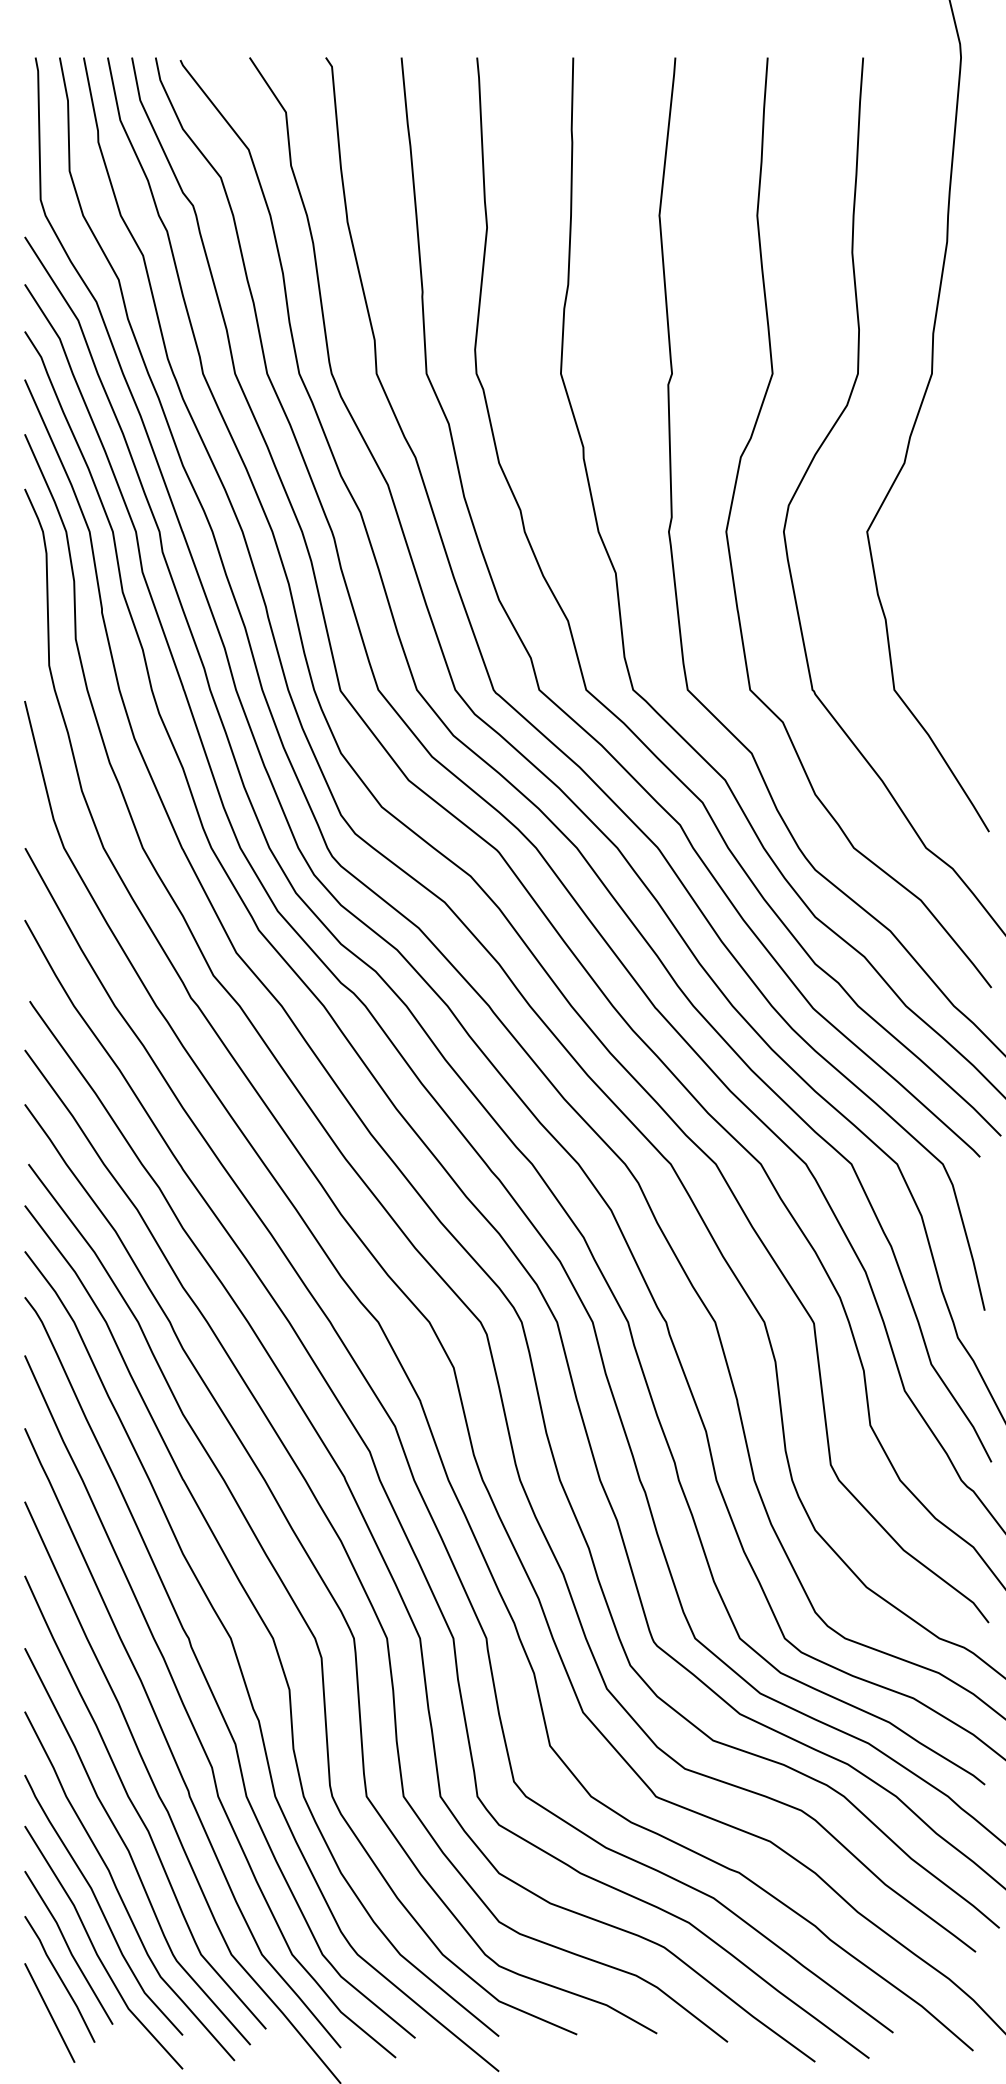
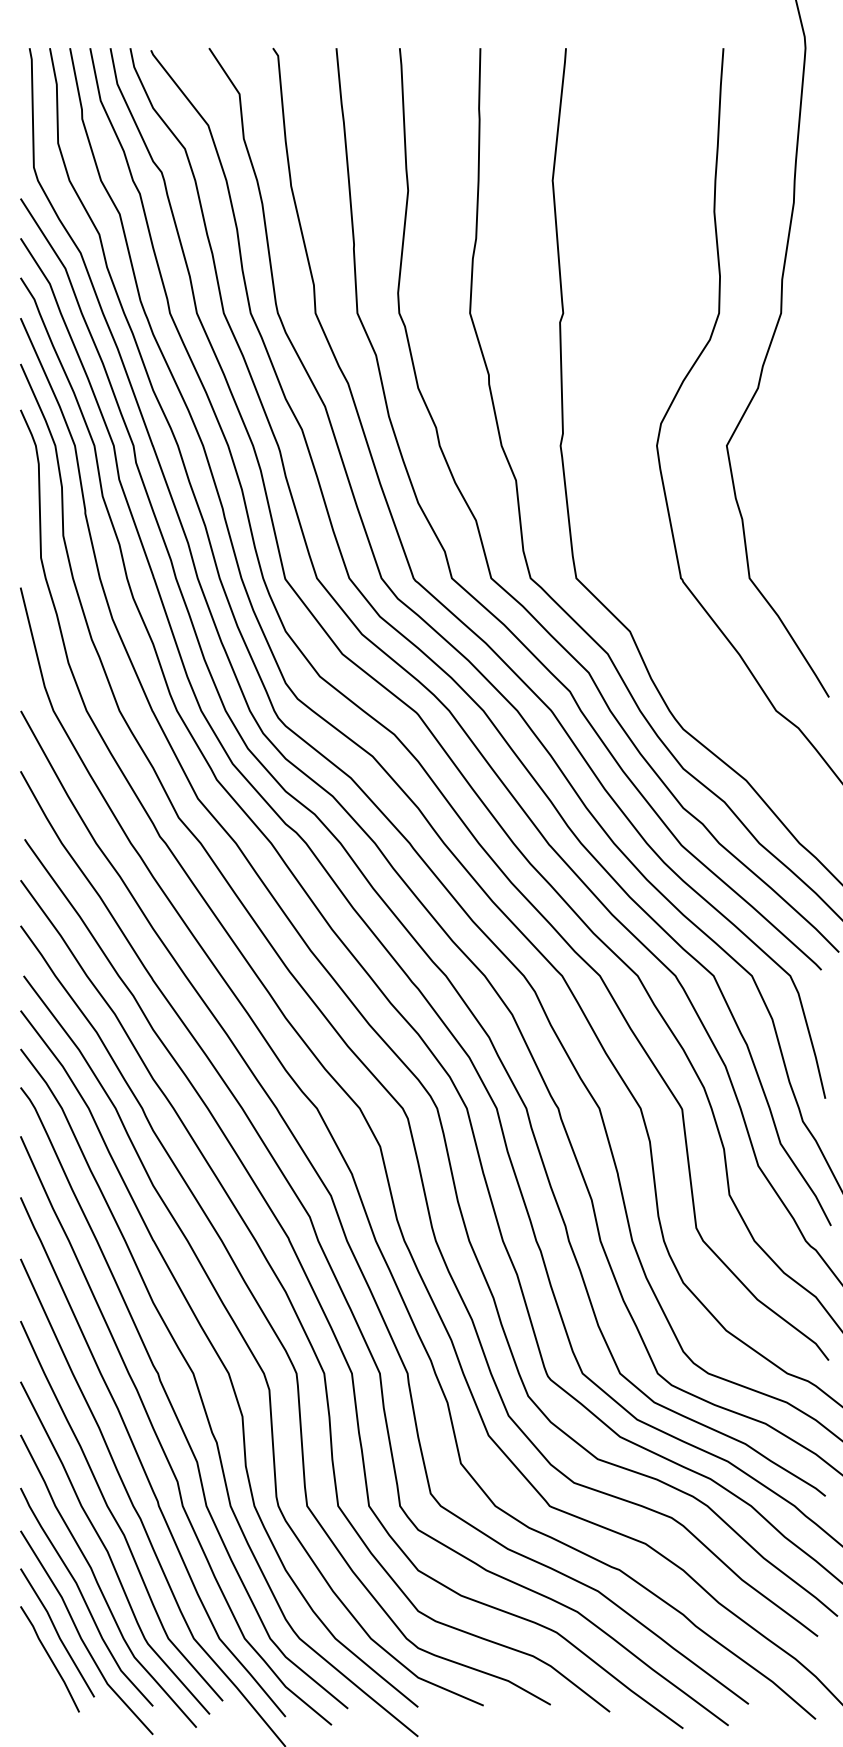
curve: (734, 498) -> (615, 417), removed
line: (49, 2012) -> (41, 1687), removed

